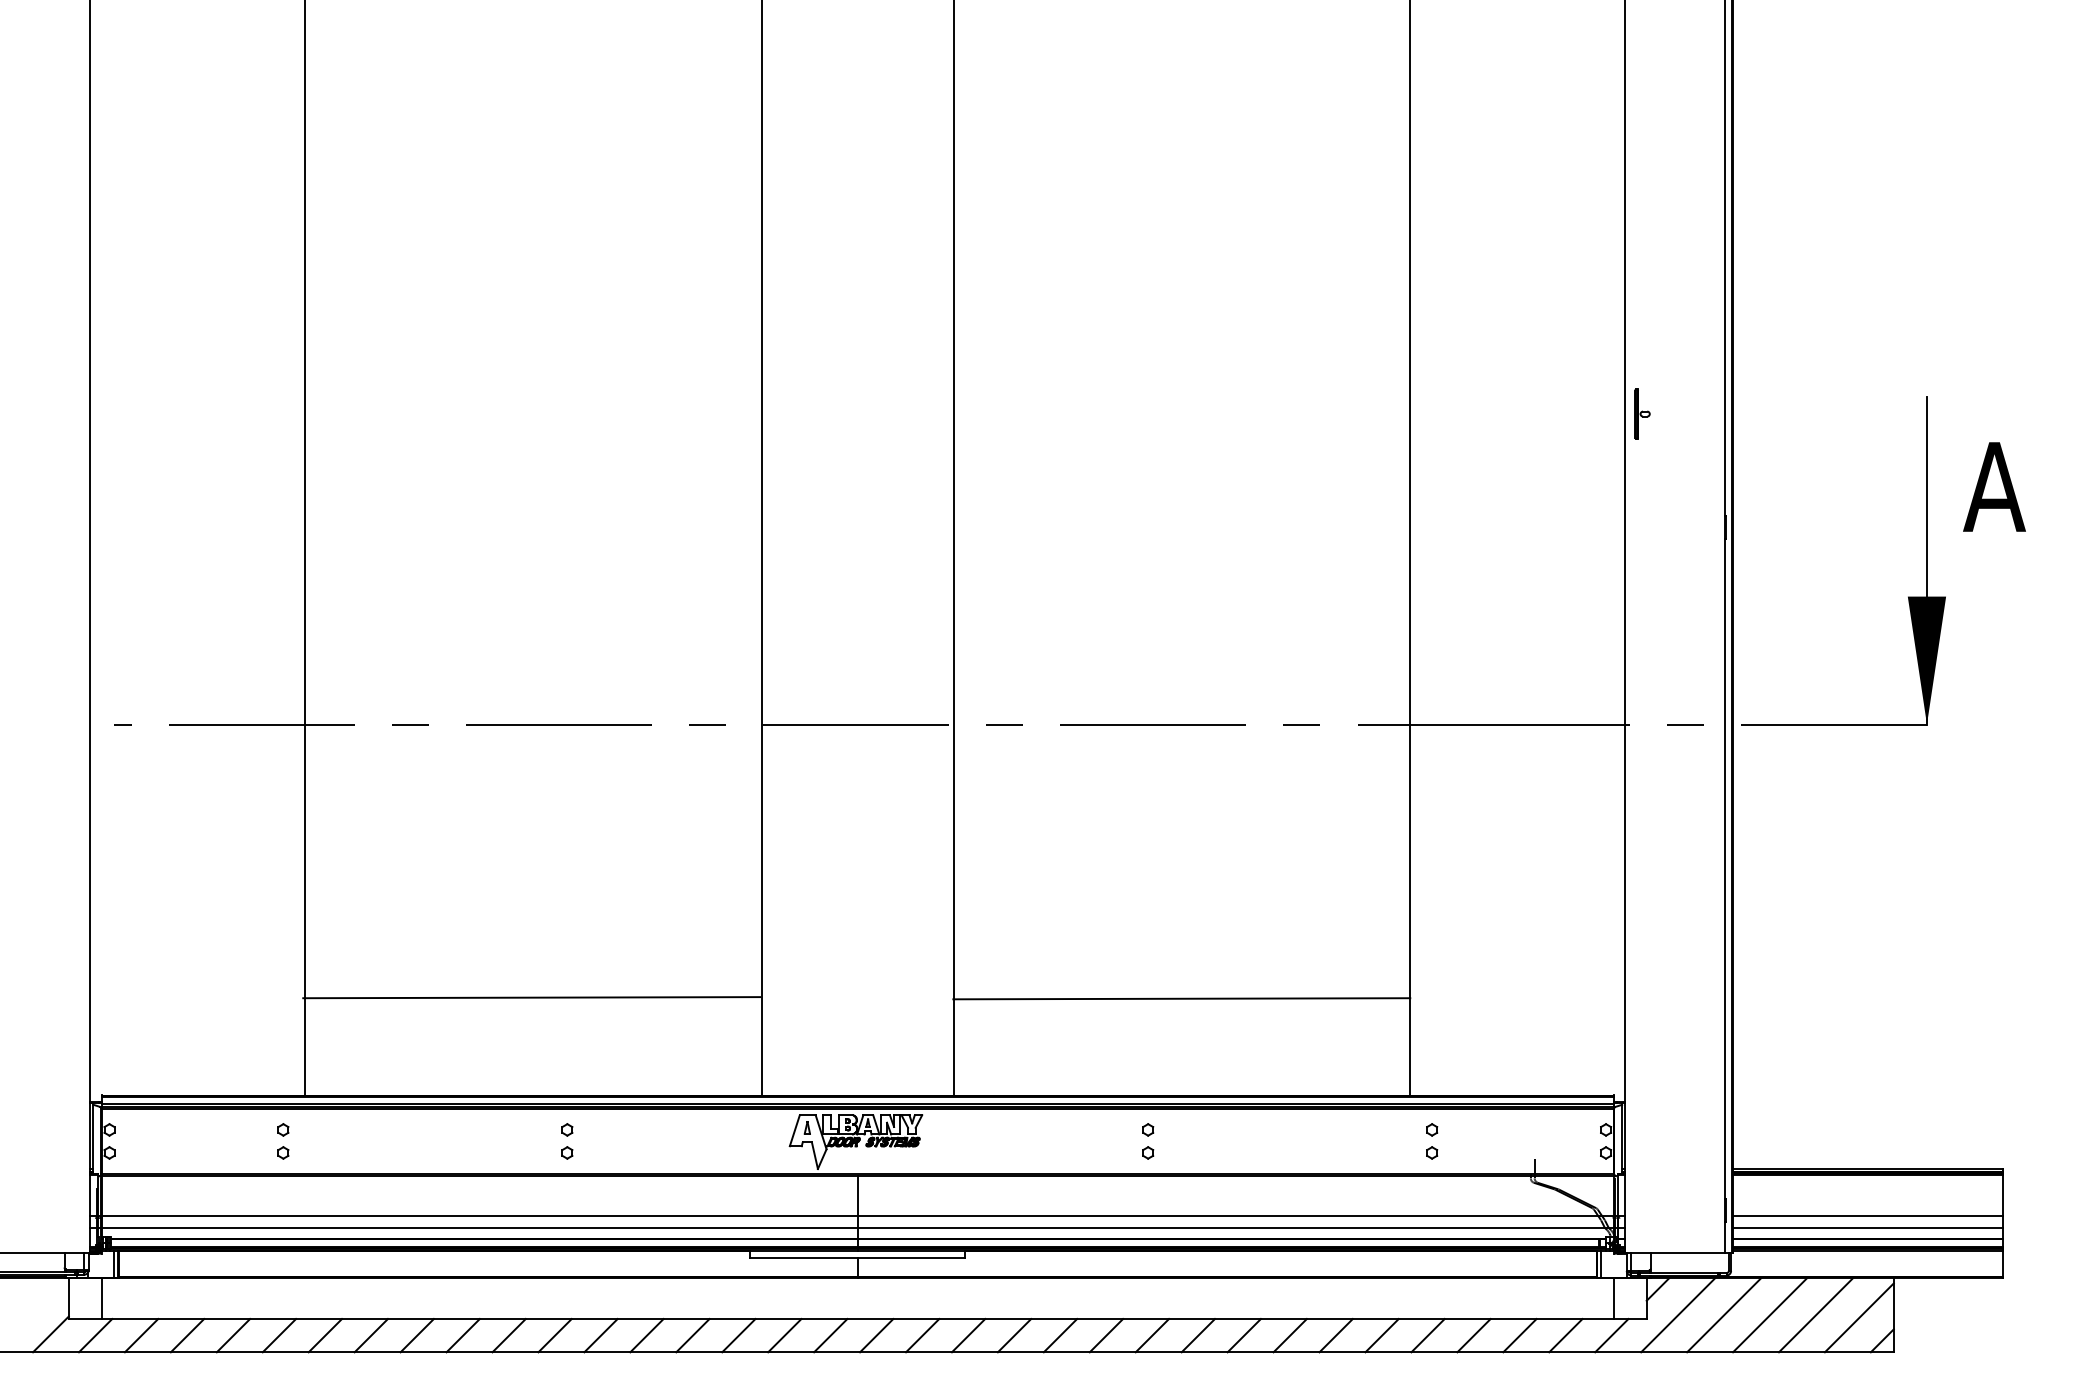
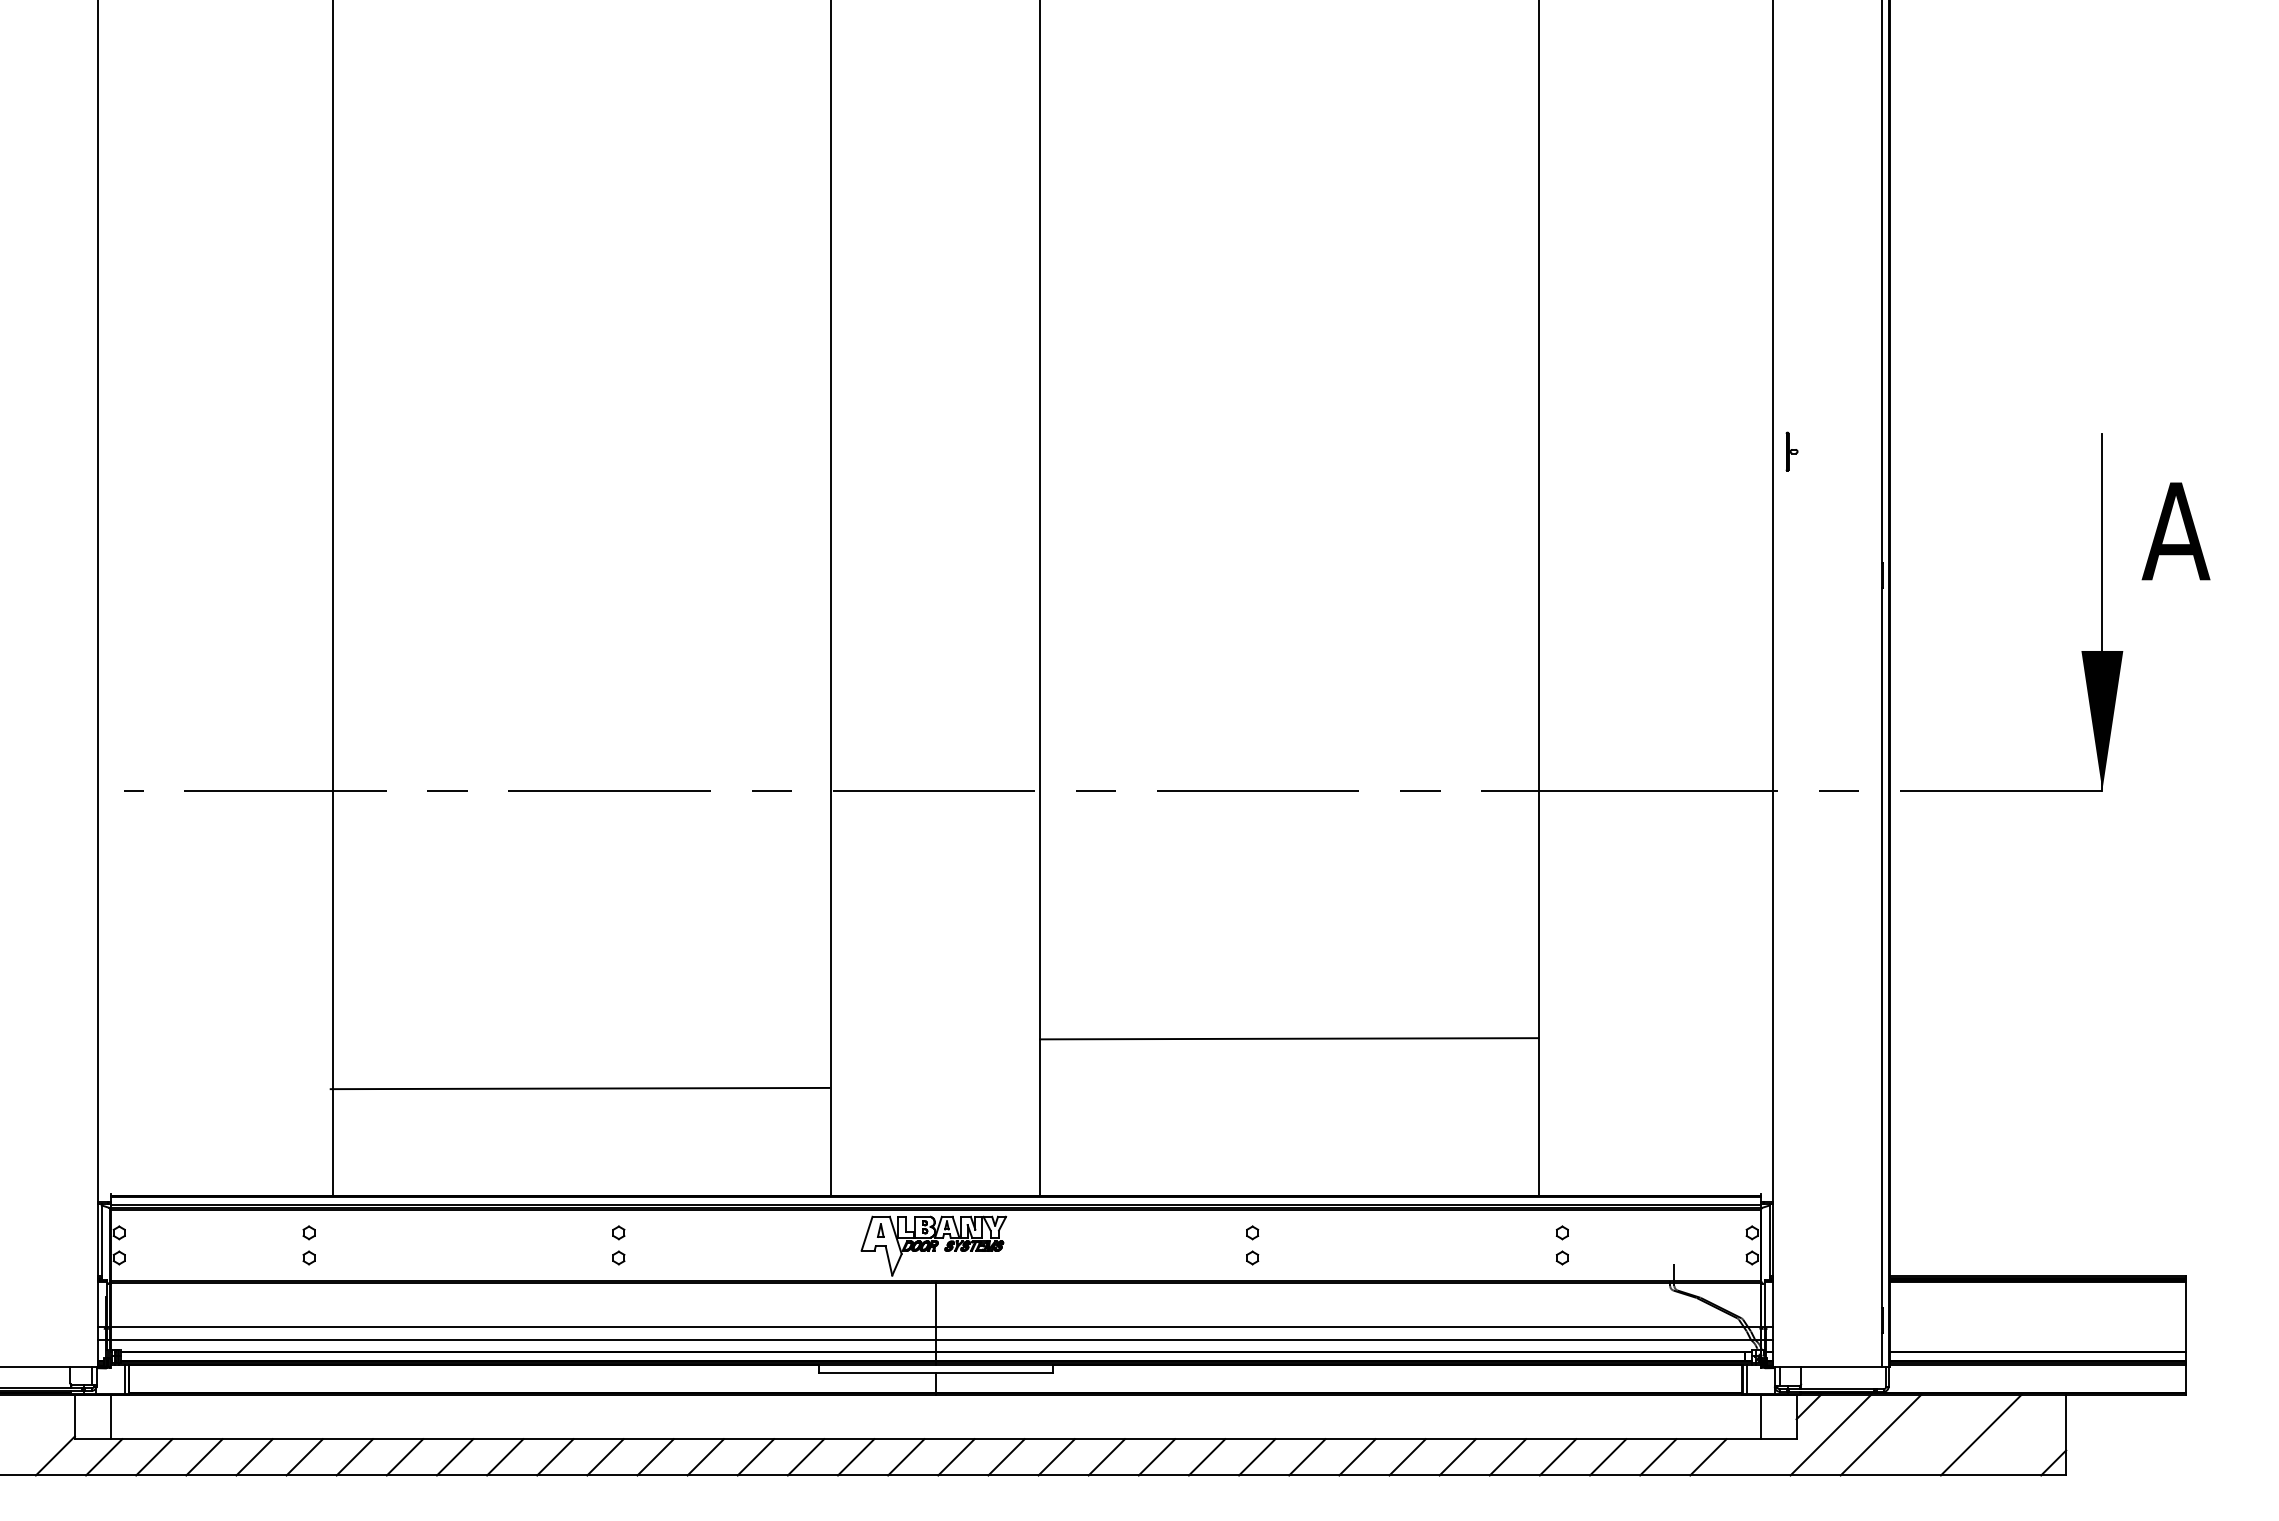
part: (1642, 413) -> (1791, 451), size x0.7
line: (1181, 998) -> (1289, 1038), moved
line: (1867, 1215) -> (2037, 1326), removed
line: (1867, 1227) -> (2037, 1339), removed
line: (1769, 1314) -> (1930, 1434), removed
line: (1859, 1317) -> (2028, 1437), removed
line: (1611, 1335) -> (1758, 1457), removed

